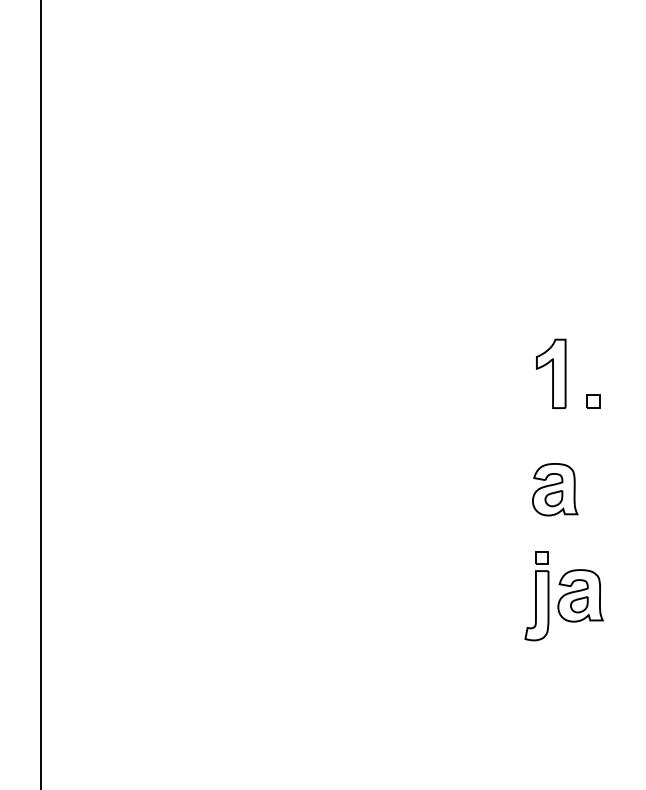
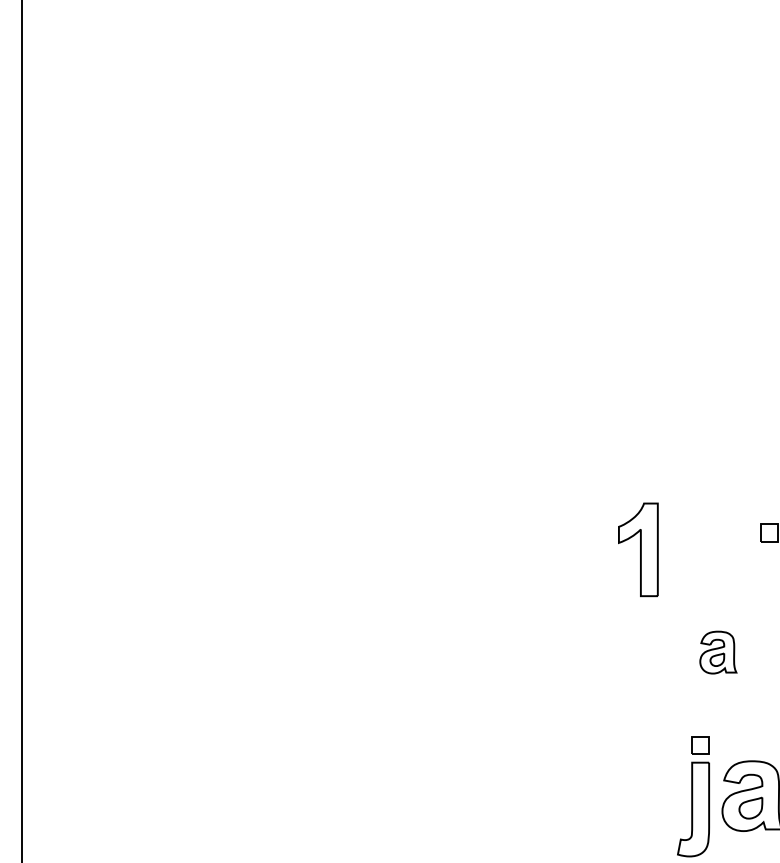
part: (551, 373) -> (638, 549), moved
part: (555, 489) -> (718, 652), size x0.6

